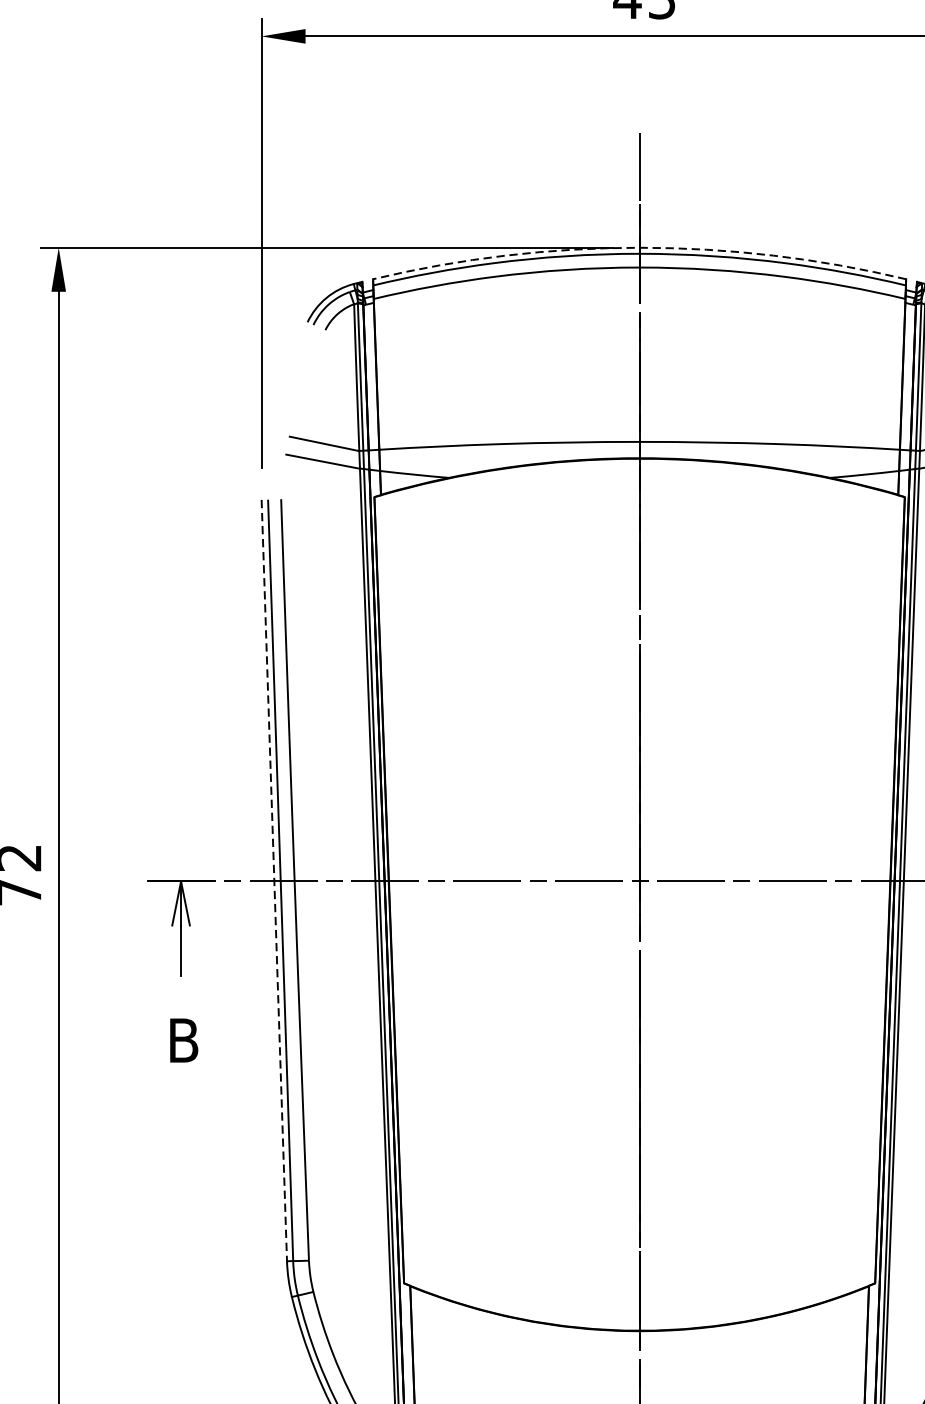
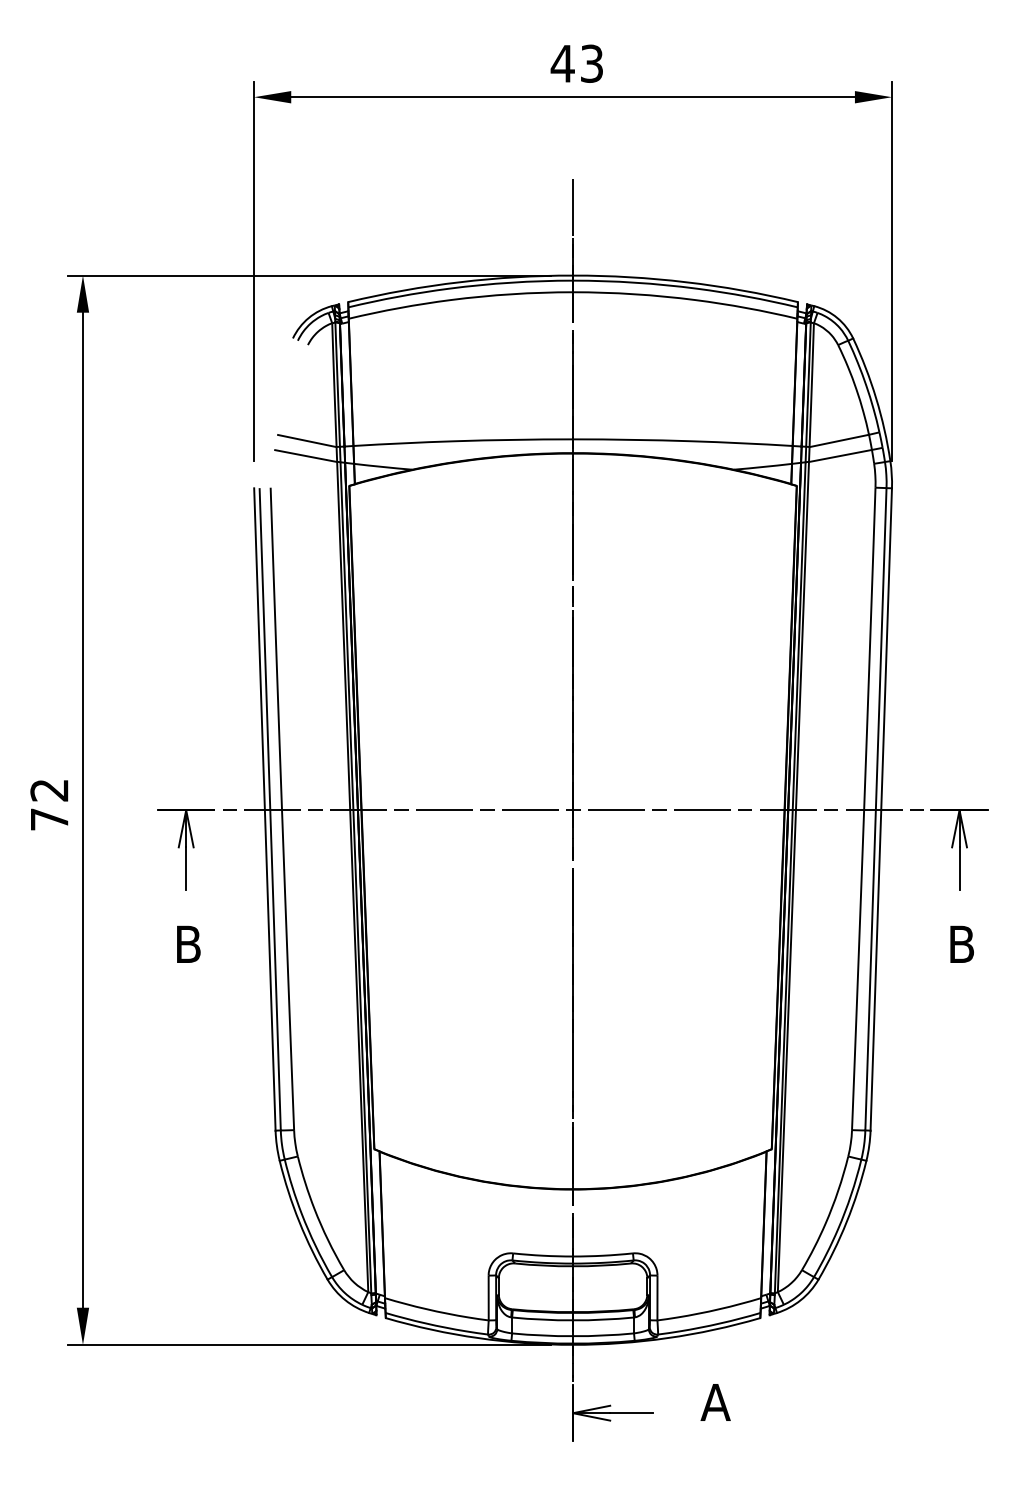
arc: (640, 247) -> (573, 275), dashed -> solid
line: (273, 880) -> (264, 809), dashed -> solid

